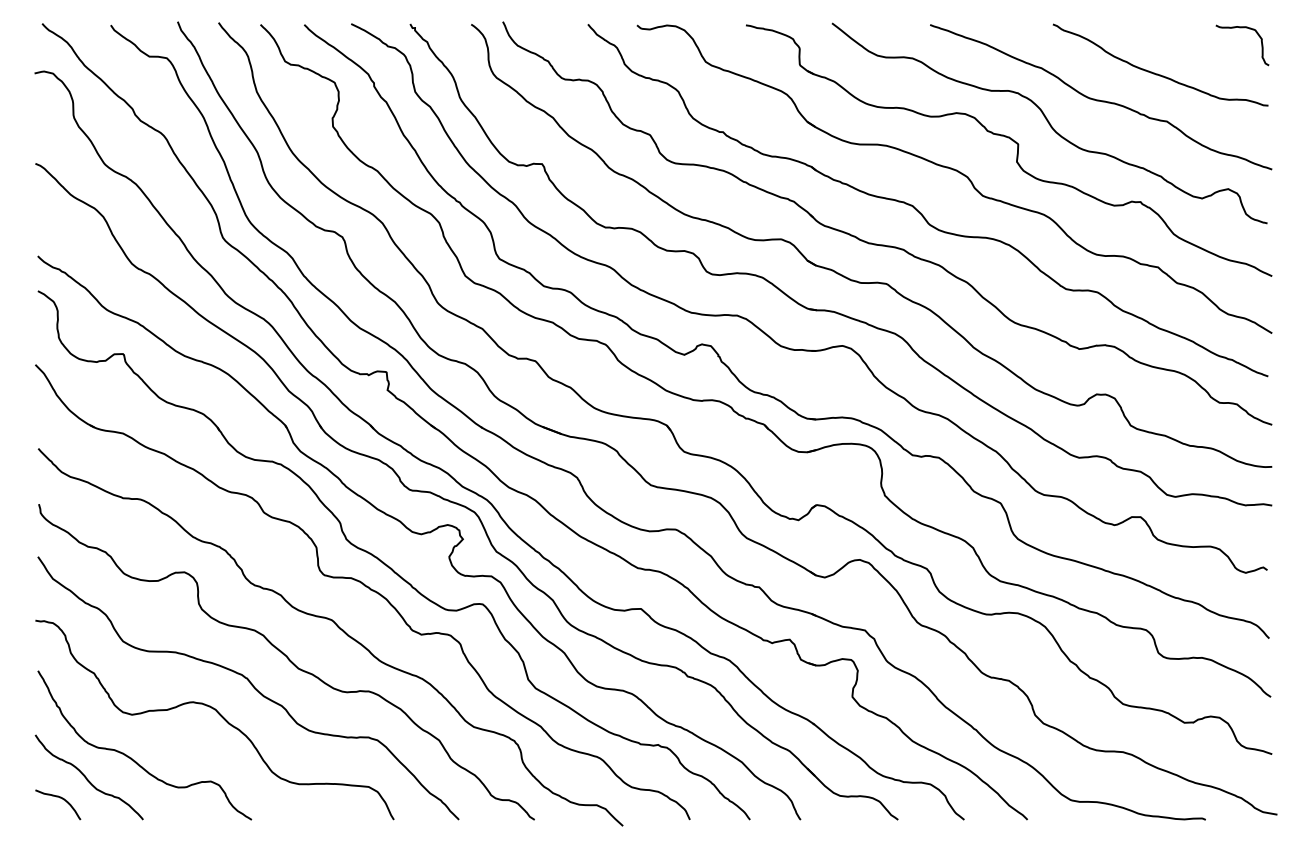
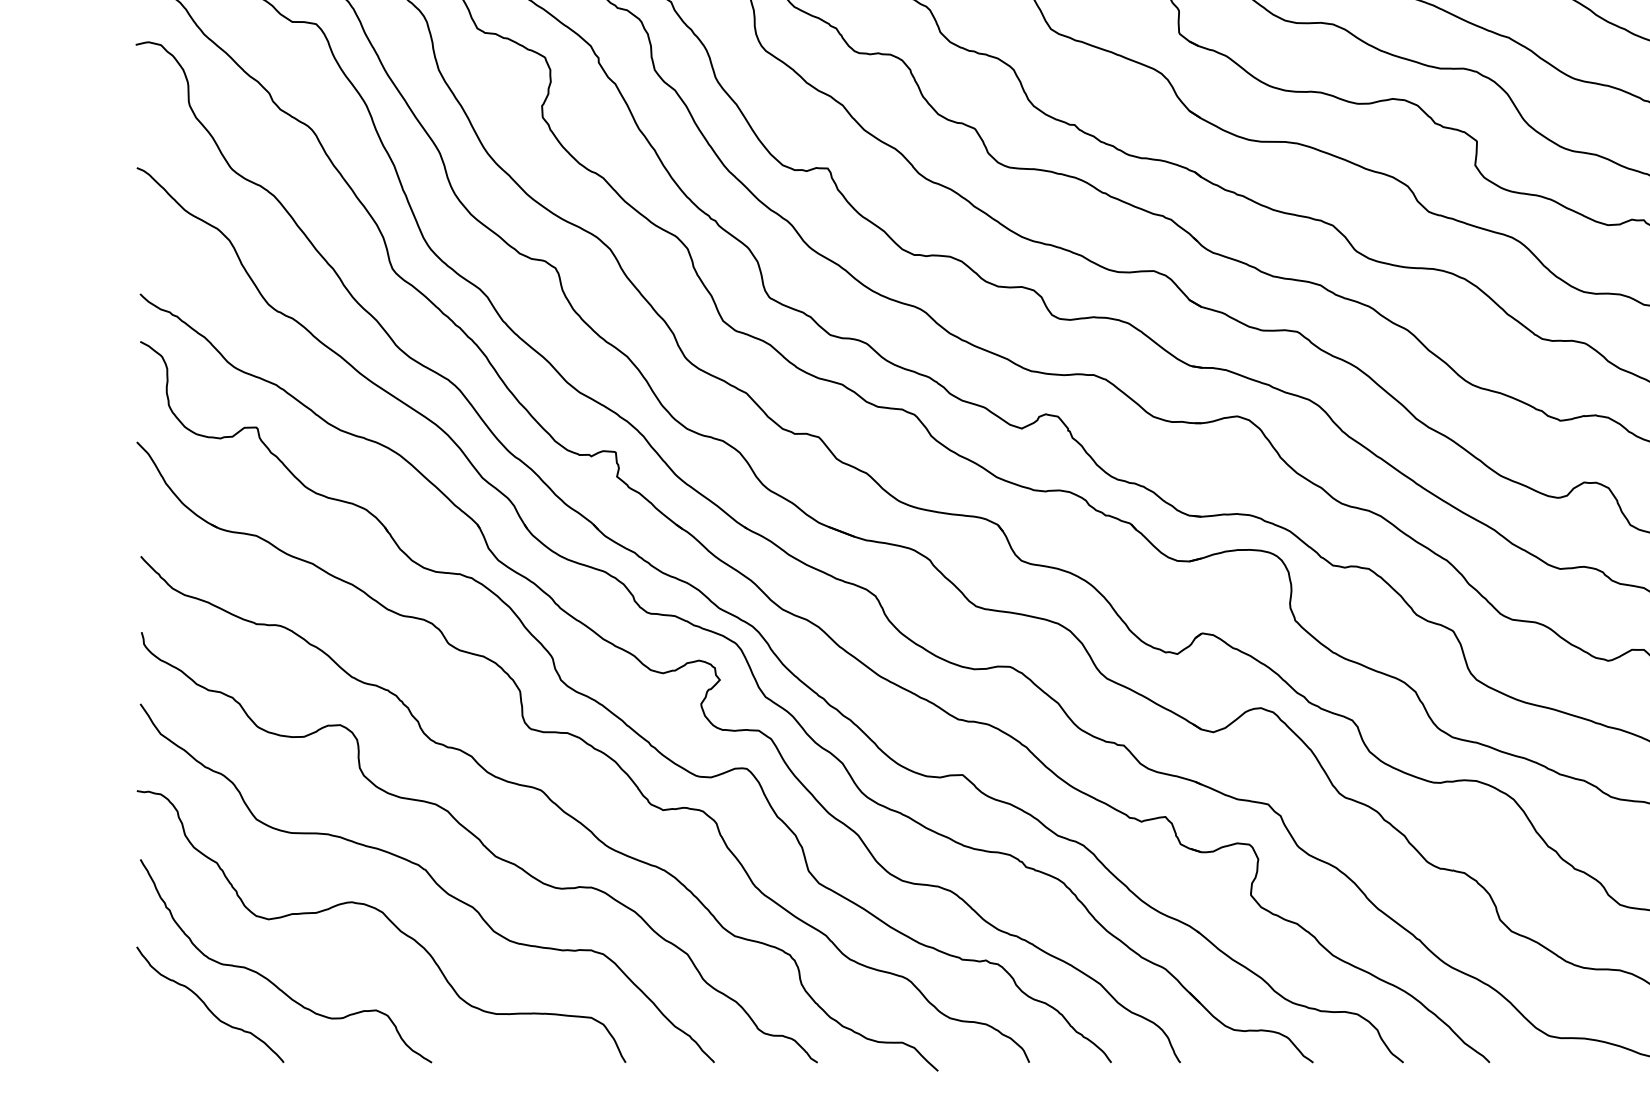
curve: (59, 798) -> (169, 1033), removed

